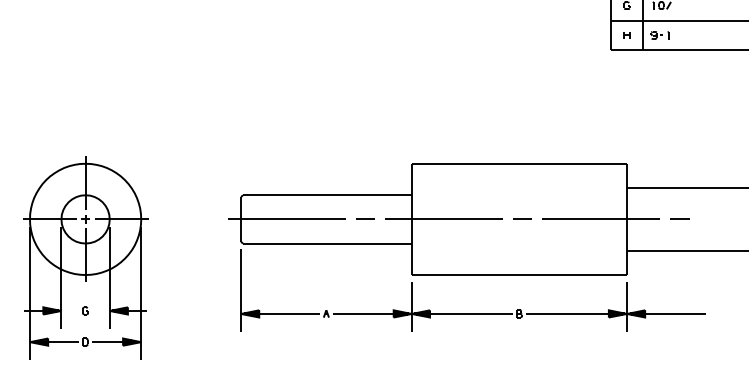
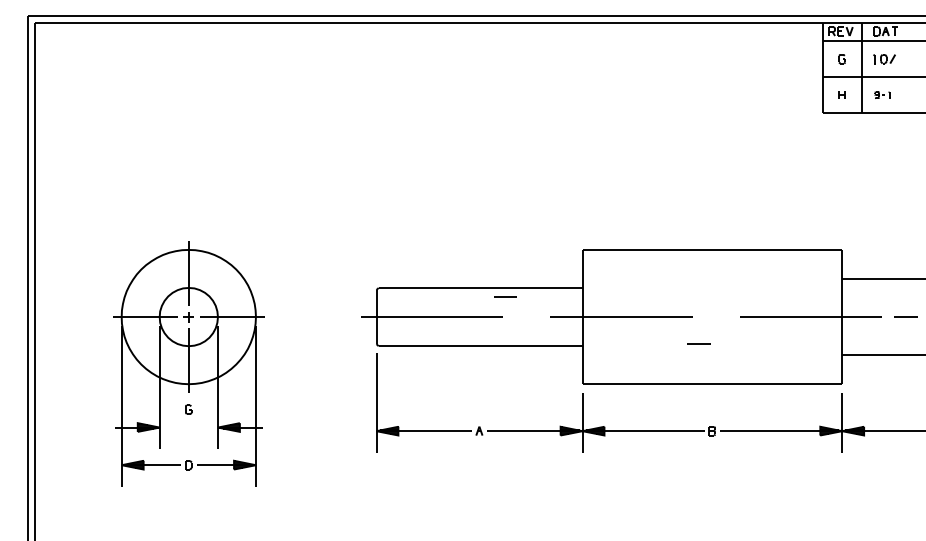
part: (660, 35) -> (882, 95), size x0.7
line: (365, 218) -> (505, 296), moved
line: (522, 218) -> (698, 343), moved
part: (85, 310) -> (188, 409), moved

